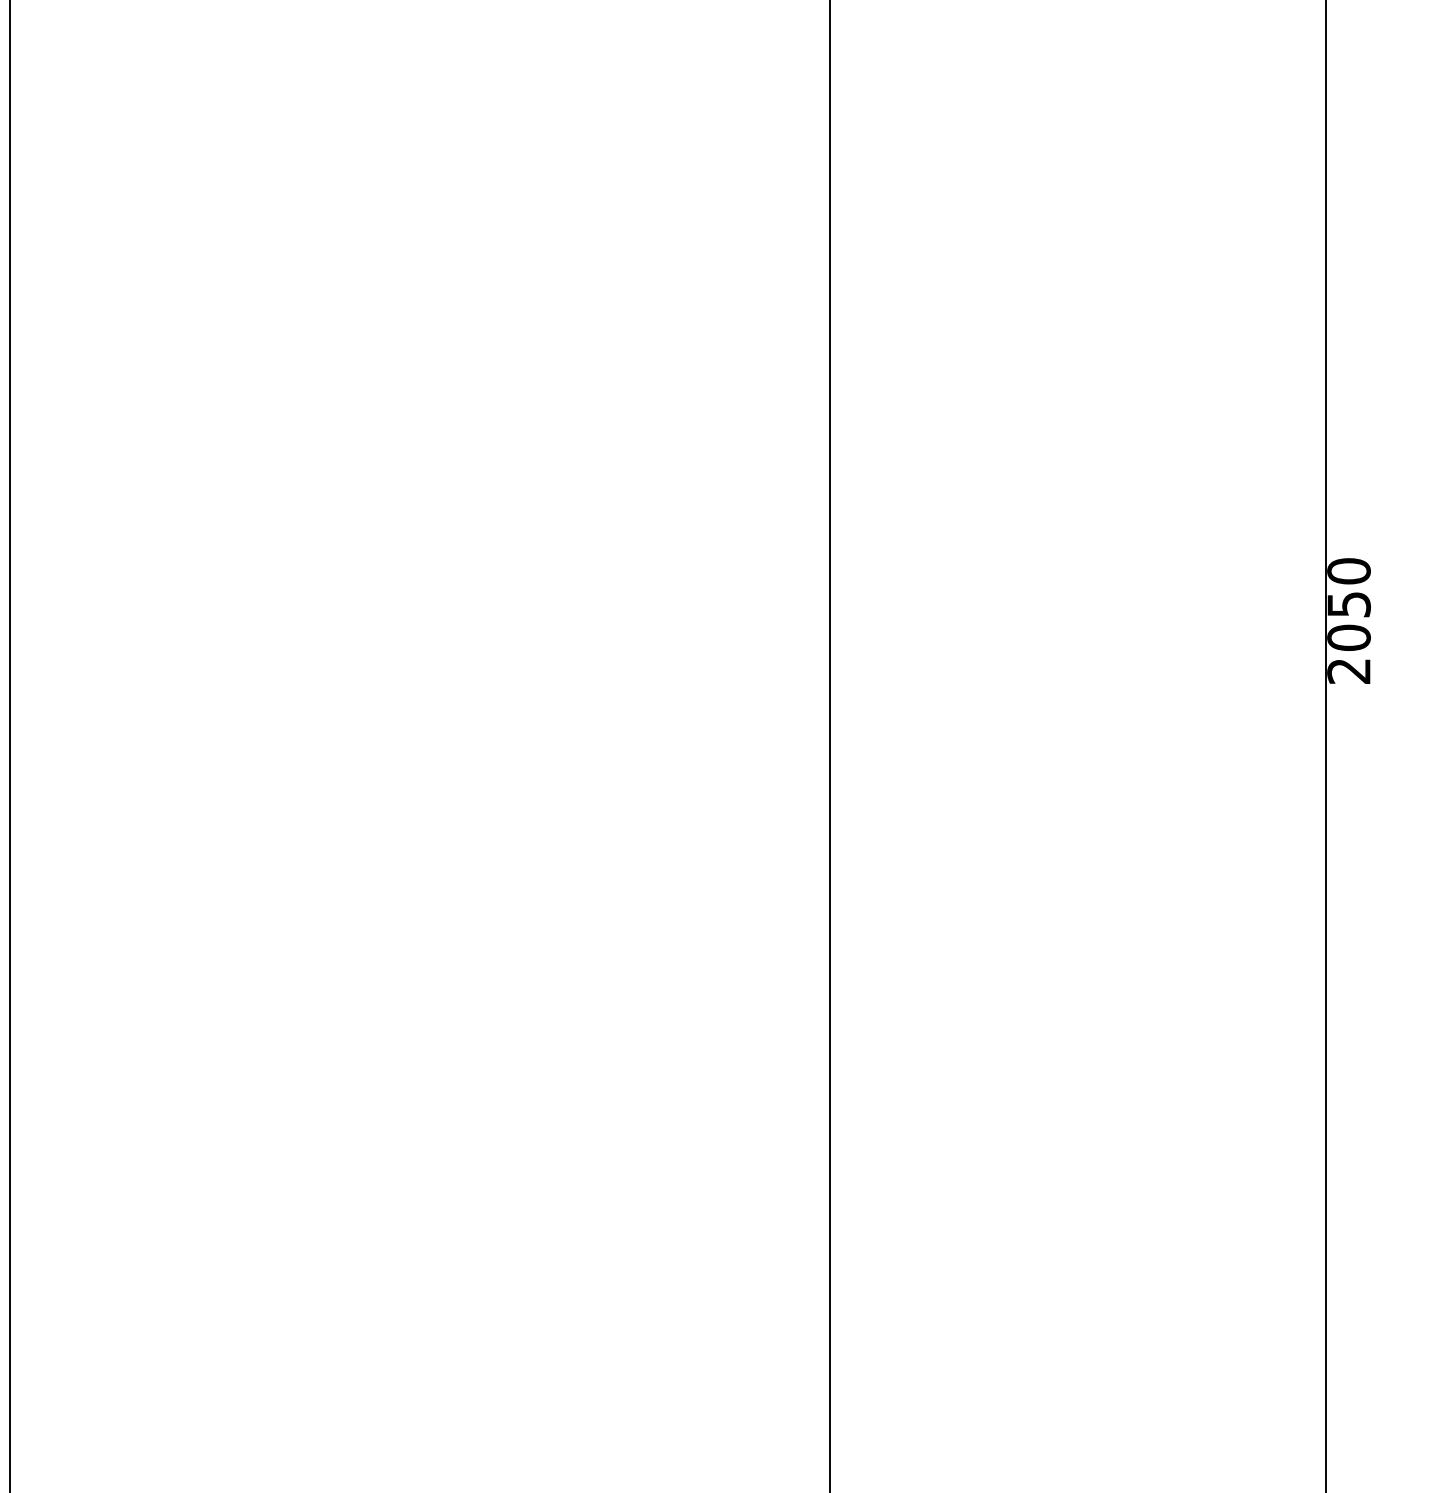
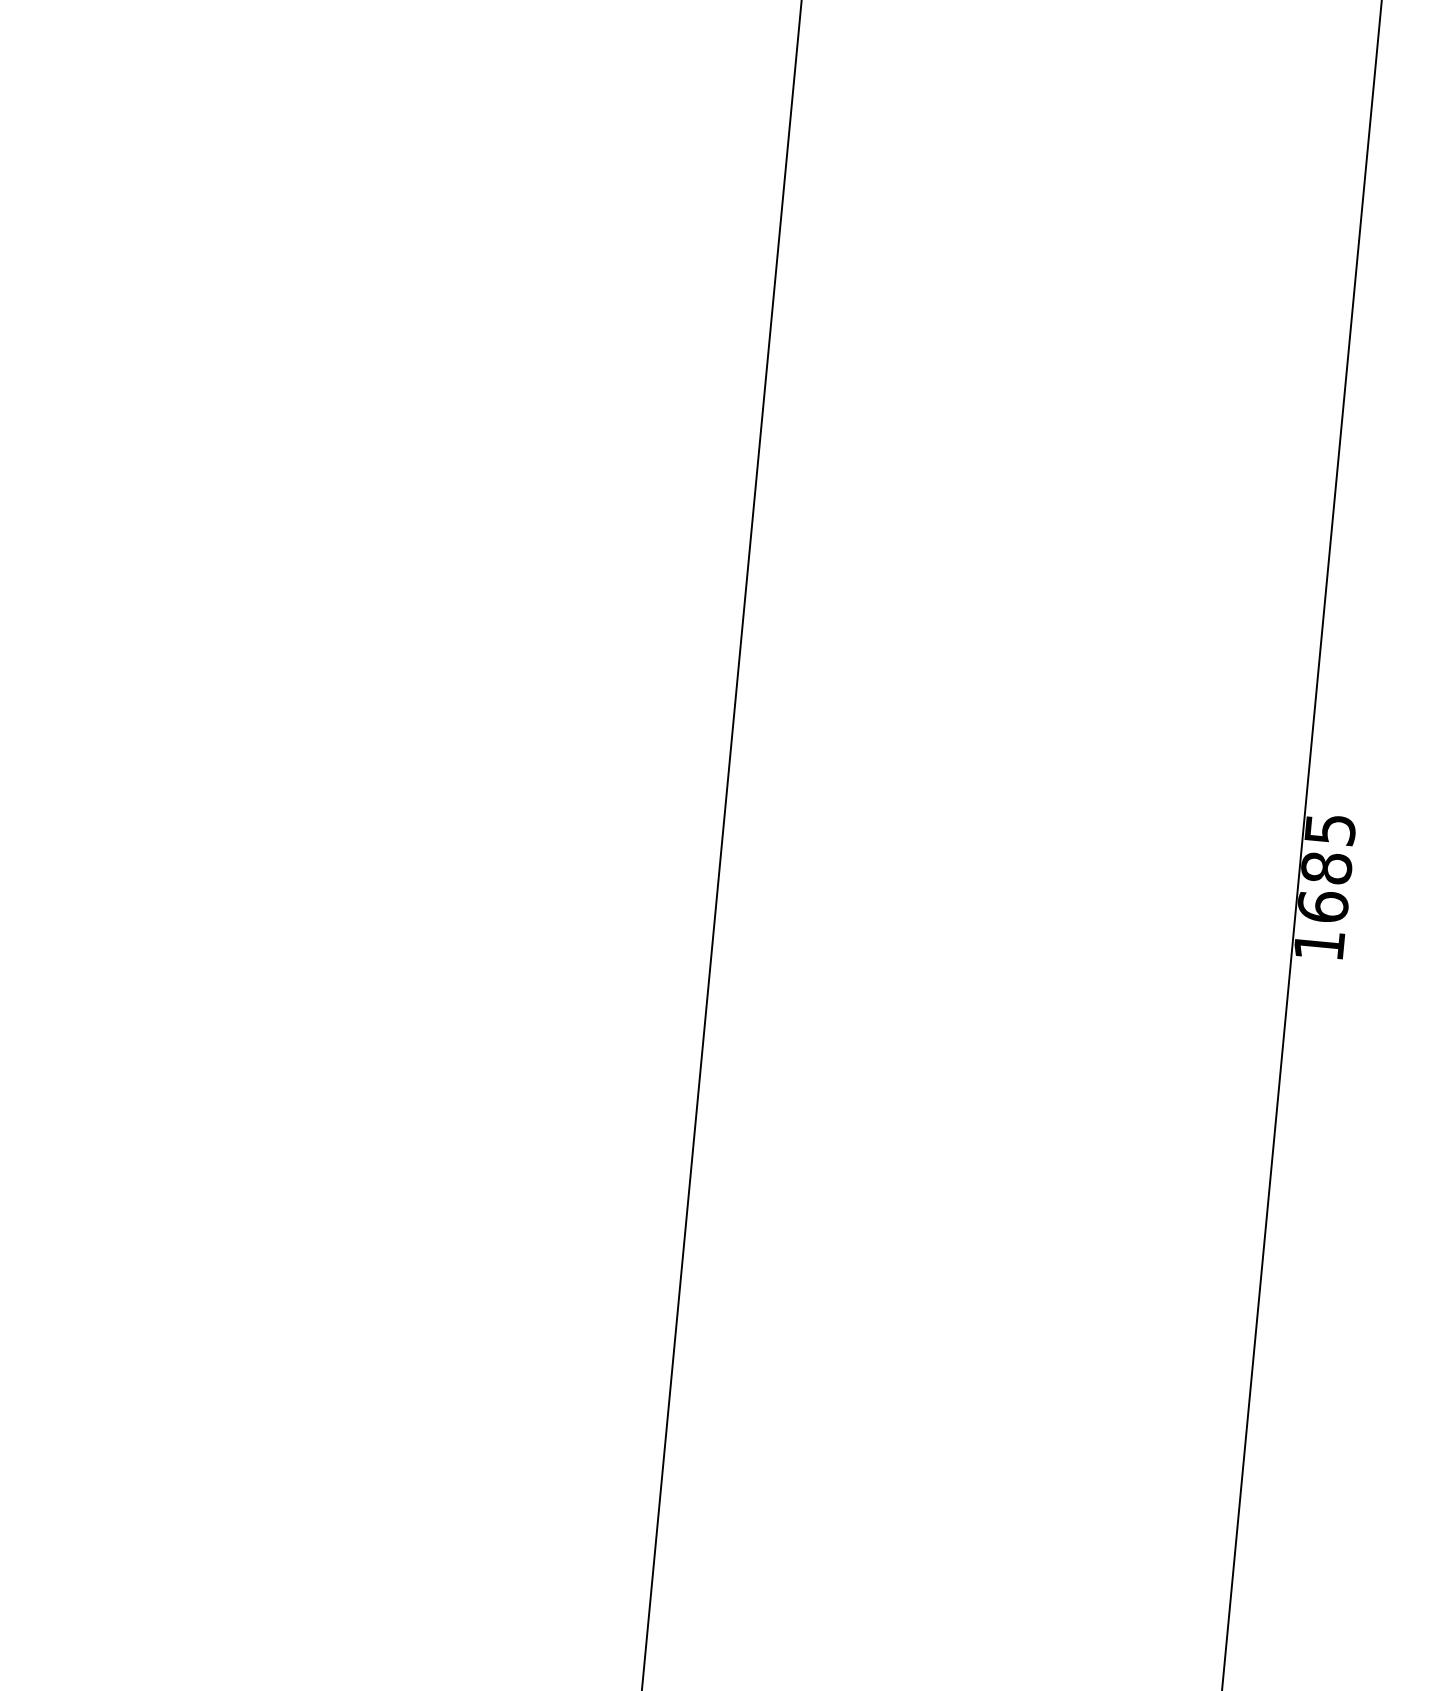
text: (1348, 620) -> (1324, 886), 2050 -> 1685

